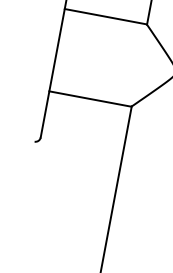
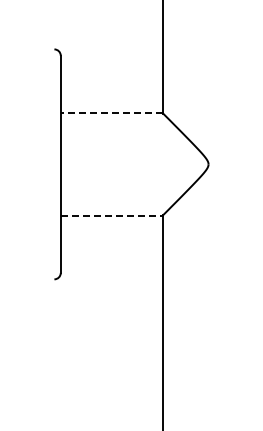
line: (105, 16) -> (111, 113), solid -> dashed
line: (90, 99) -> (112, 215), solid -> dashed

